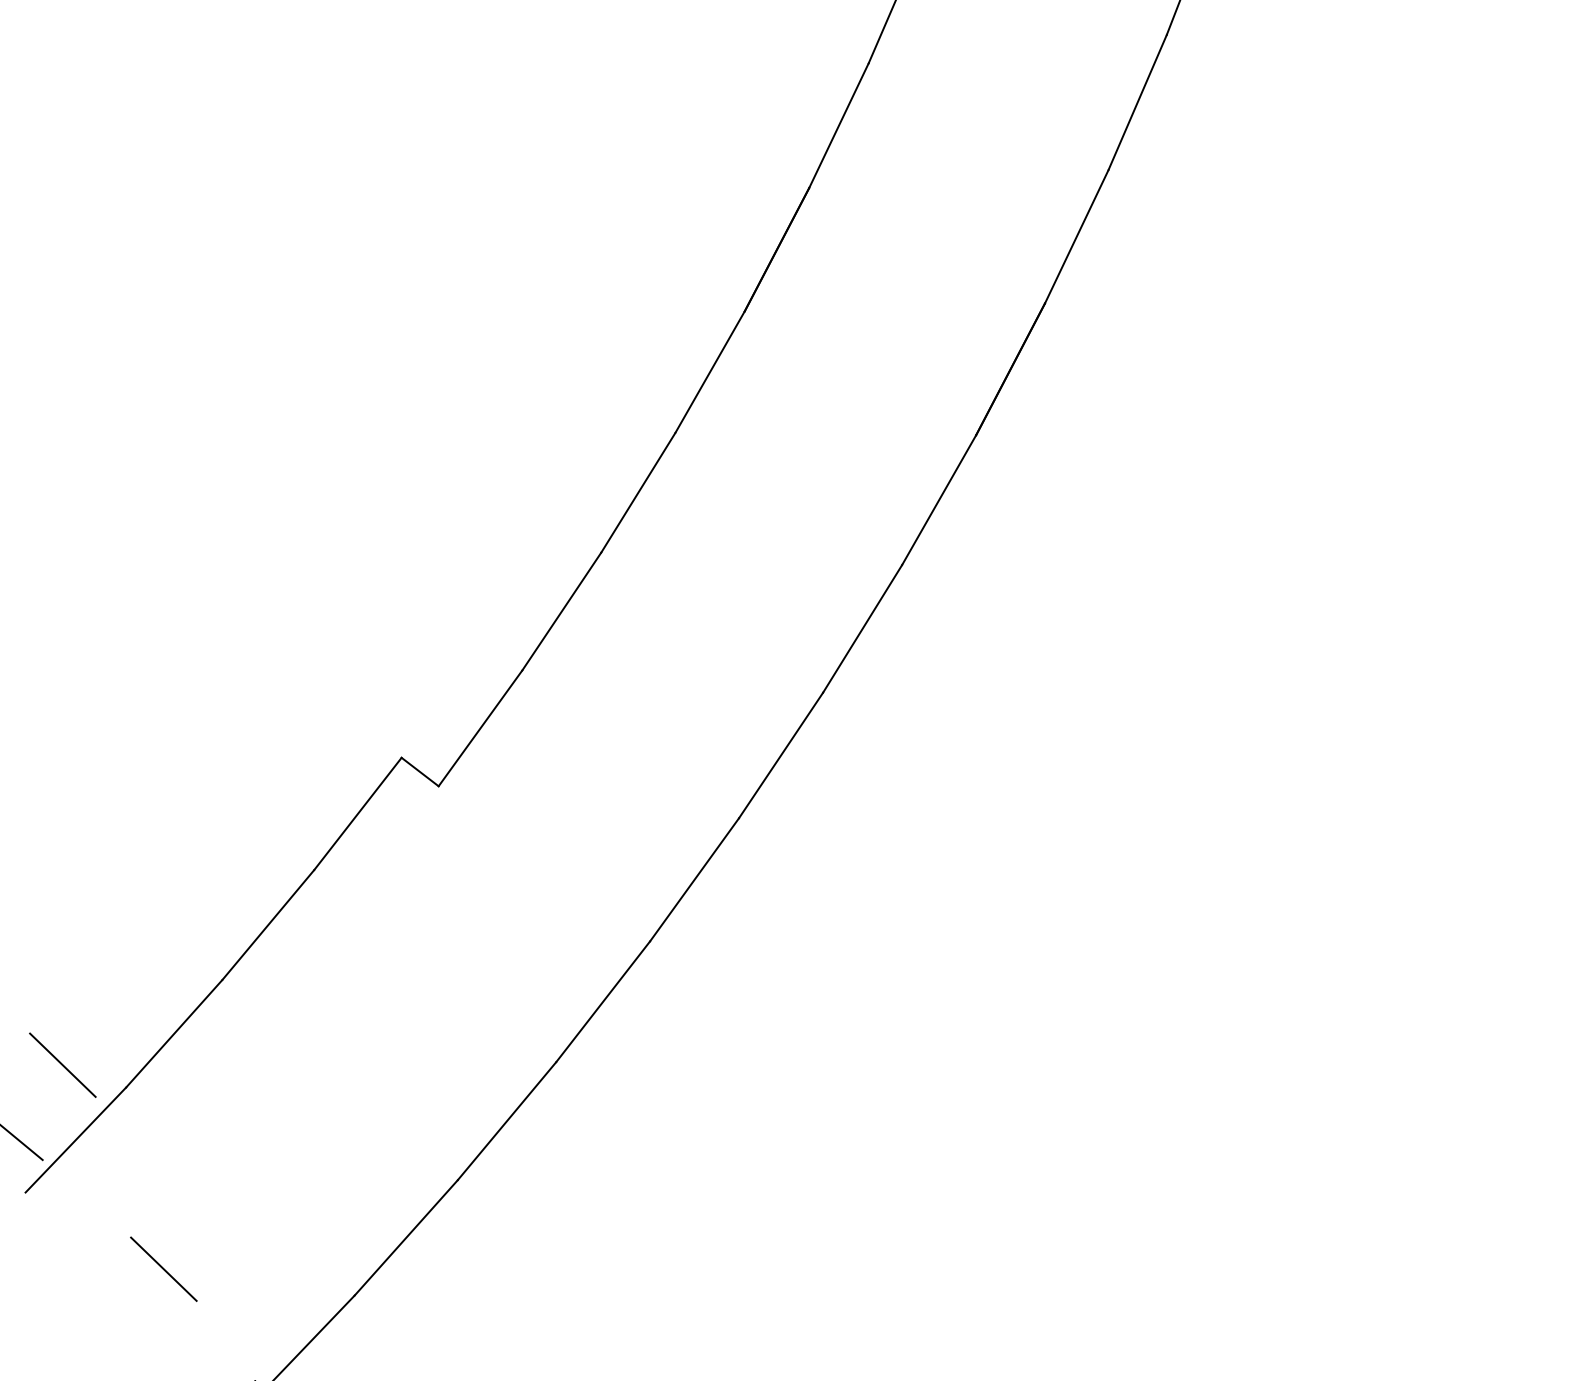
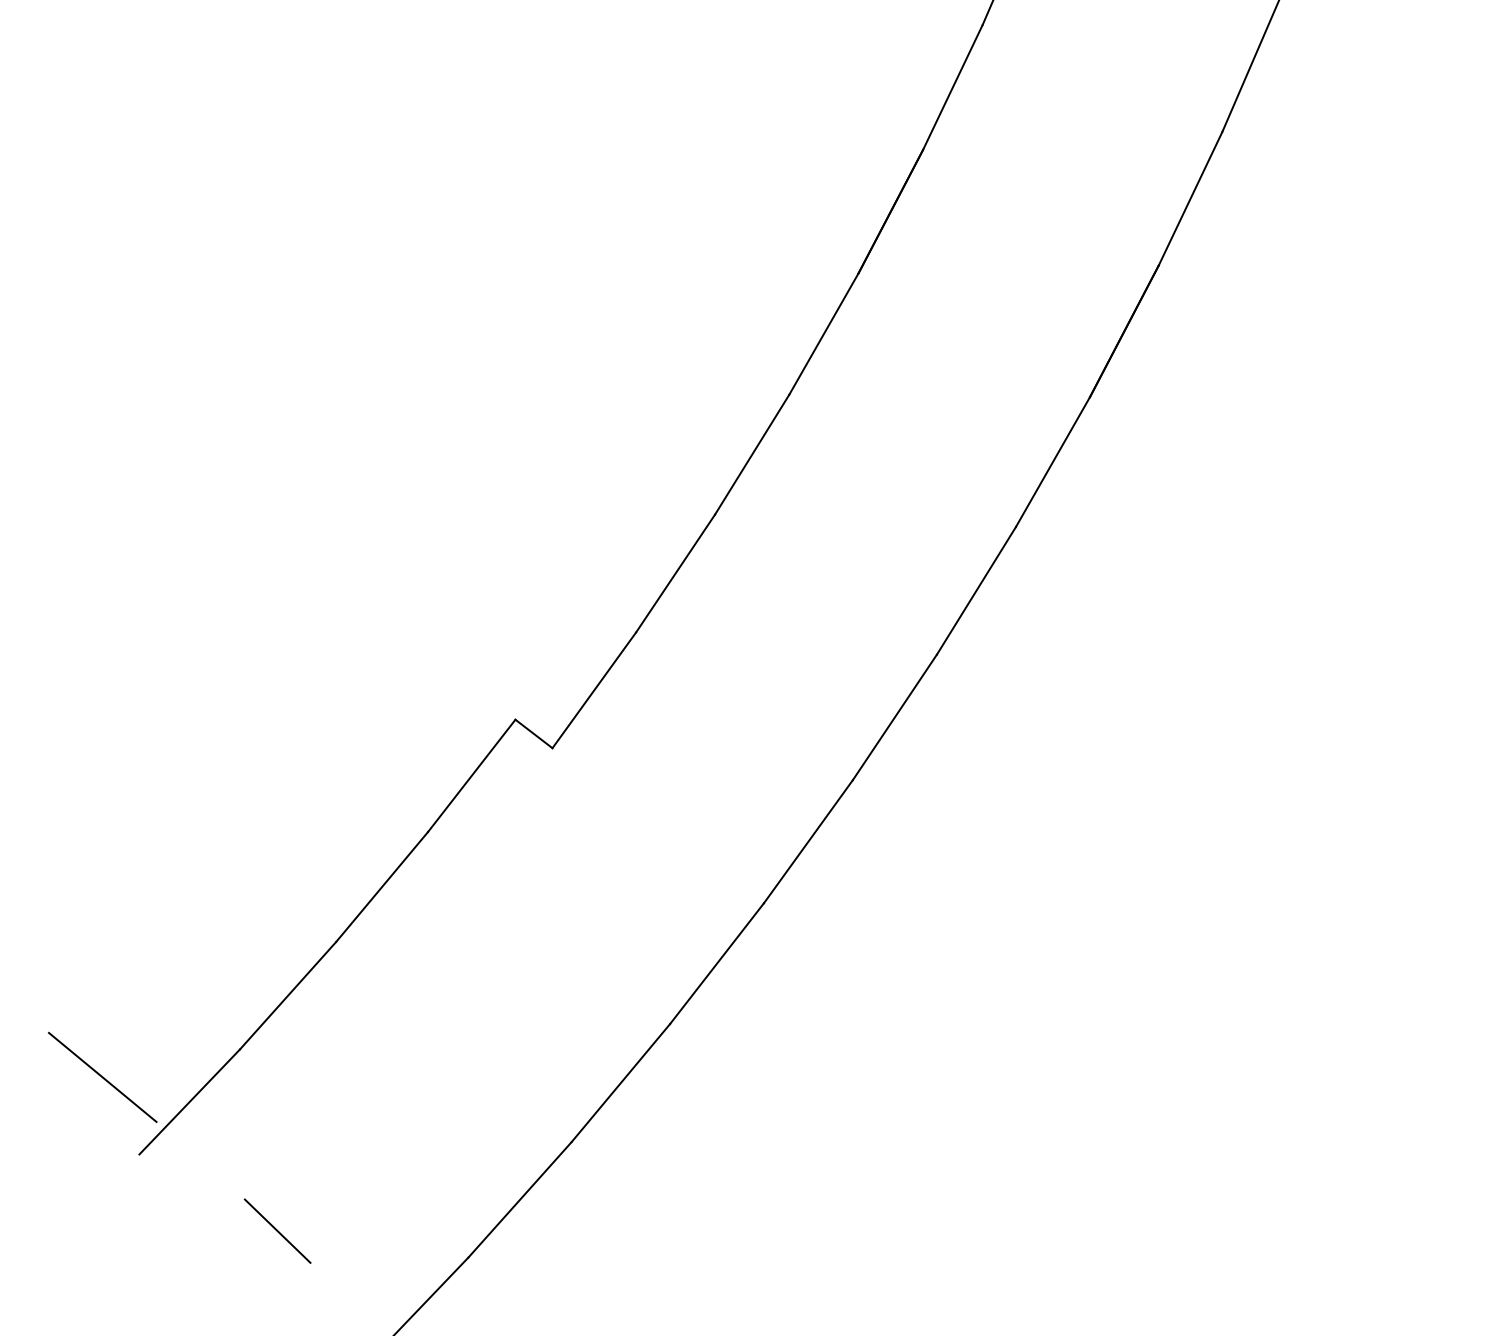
line: (62, 1064) -> (176, 1026), removed

